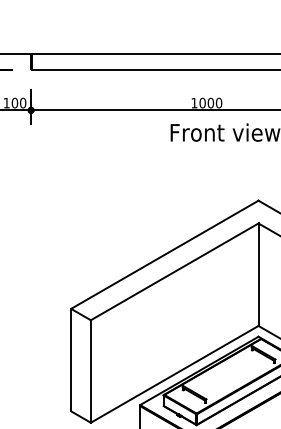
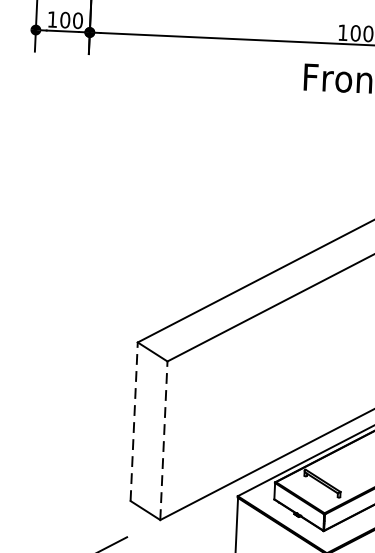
line: (71, 359) -> (134, 420), solid -> dashed
line: (90, 371) -> (163, 440), solid -> dashed

